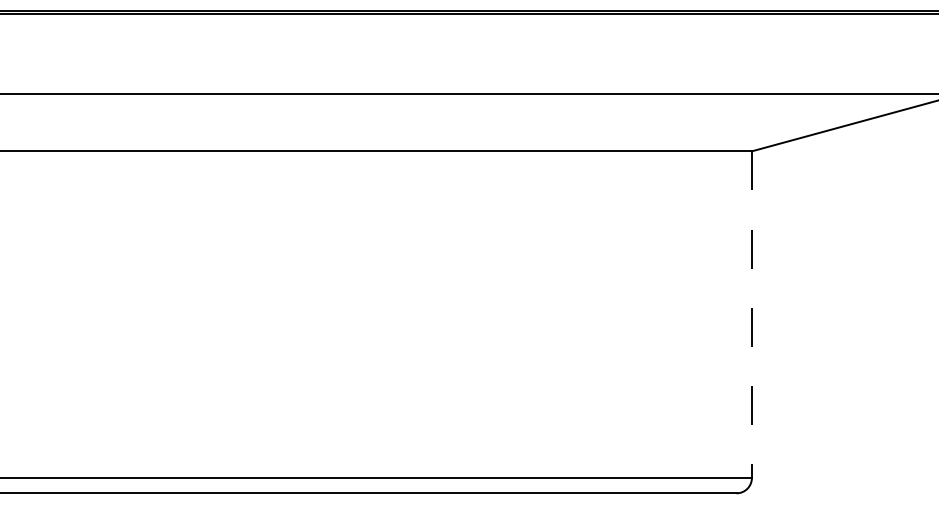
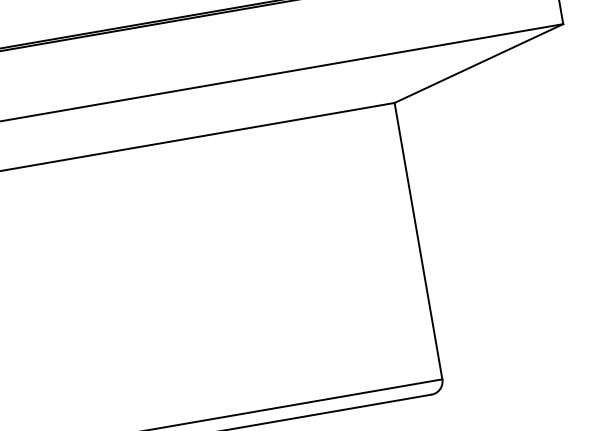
line: (751, 315) -> (418, 241), dashed -> solid

